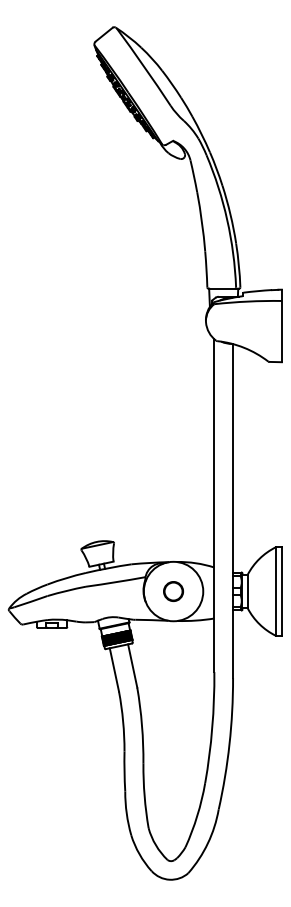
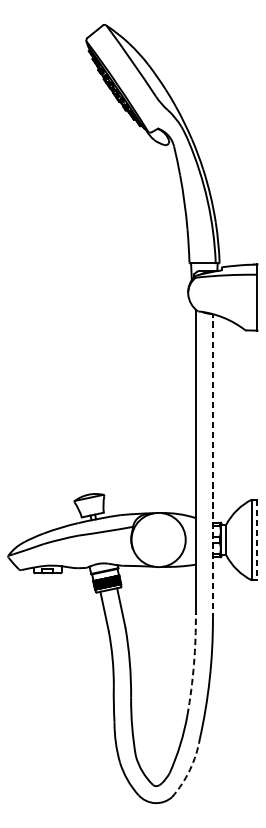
line: (233, 510) -> (213, 466), solid -> dashed
circle: (173, 591) -> (158, 539), removed
line: (281, 592) -> (257, 540), solid -> dashed
arc: (212, 727) -> (194, 664), solid -> dashed
arc: (207, 843) -> (189, 770), solid -> dashed

